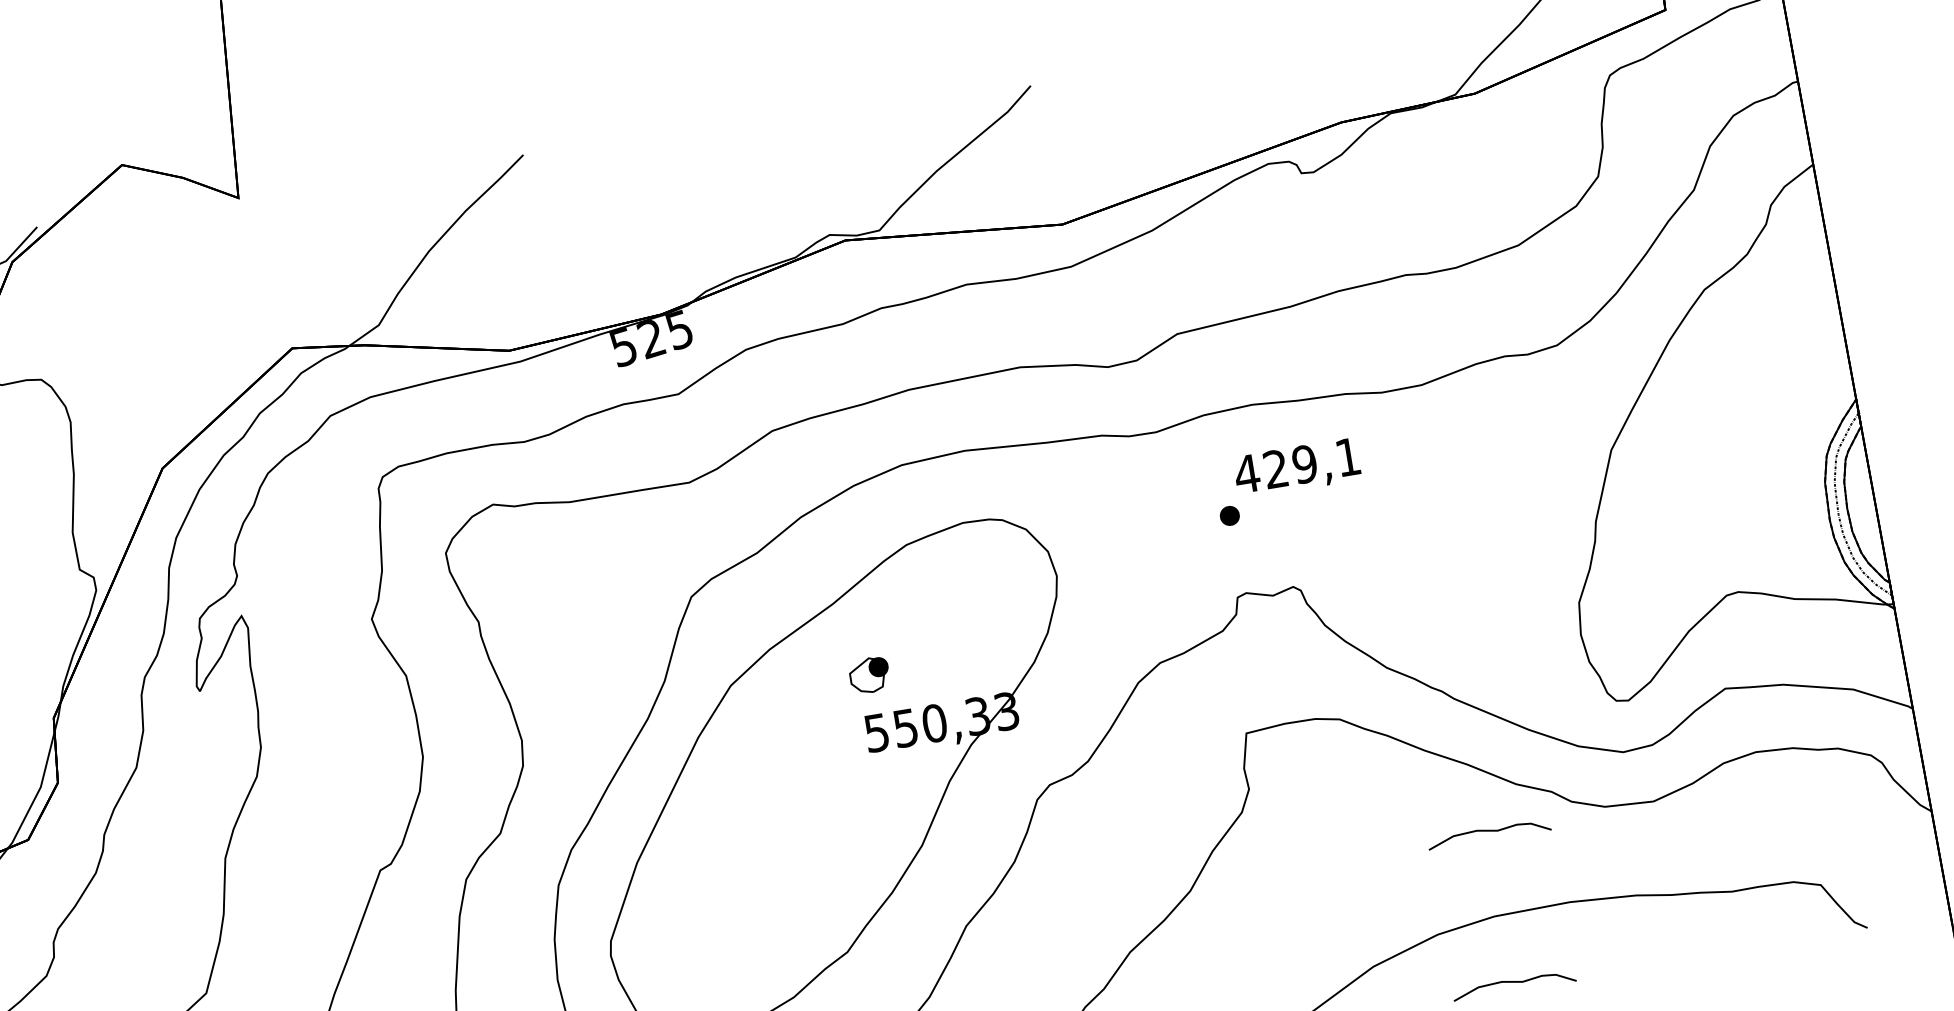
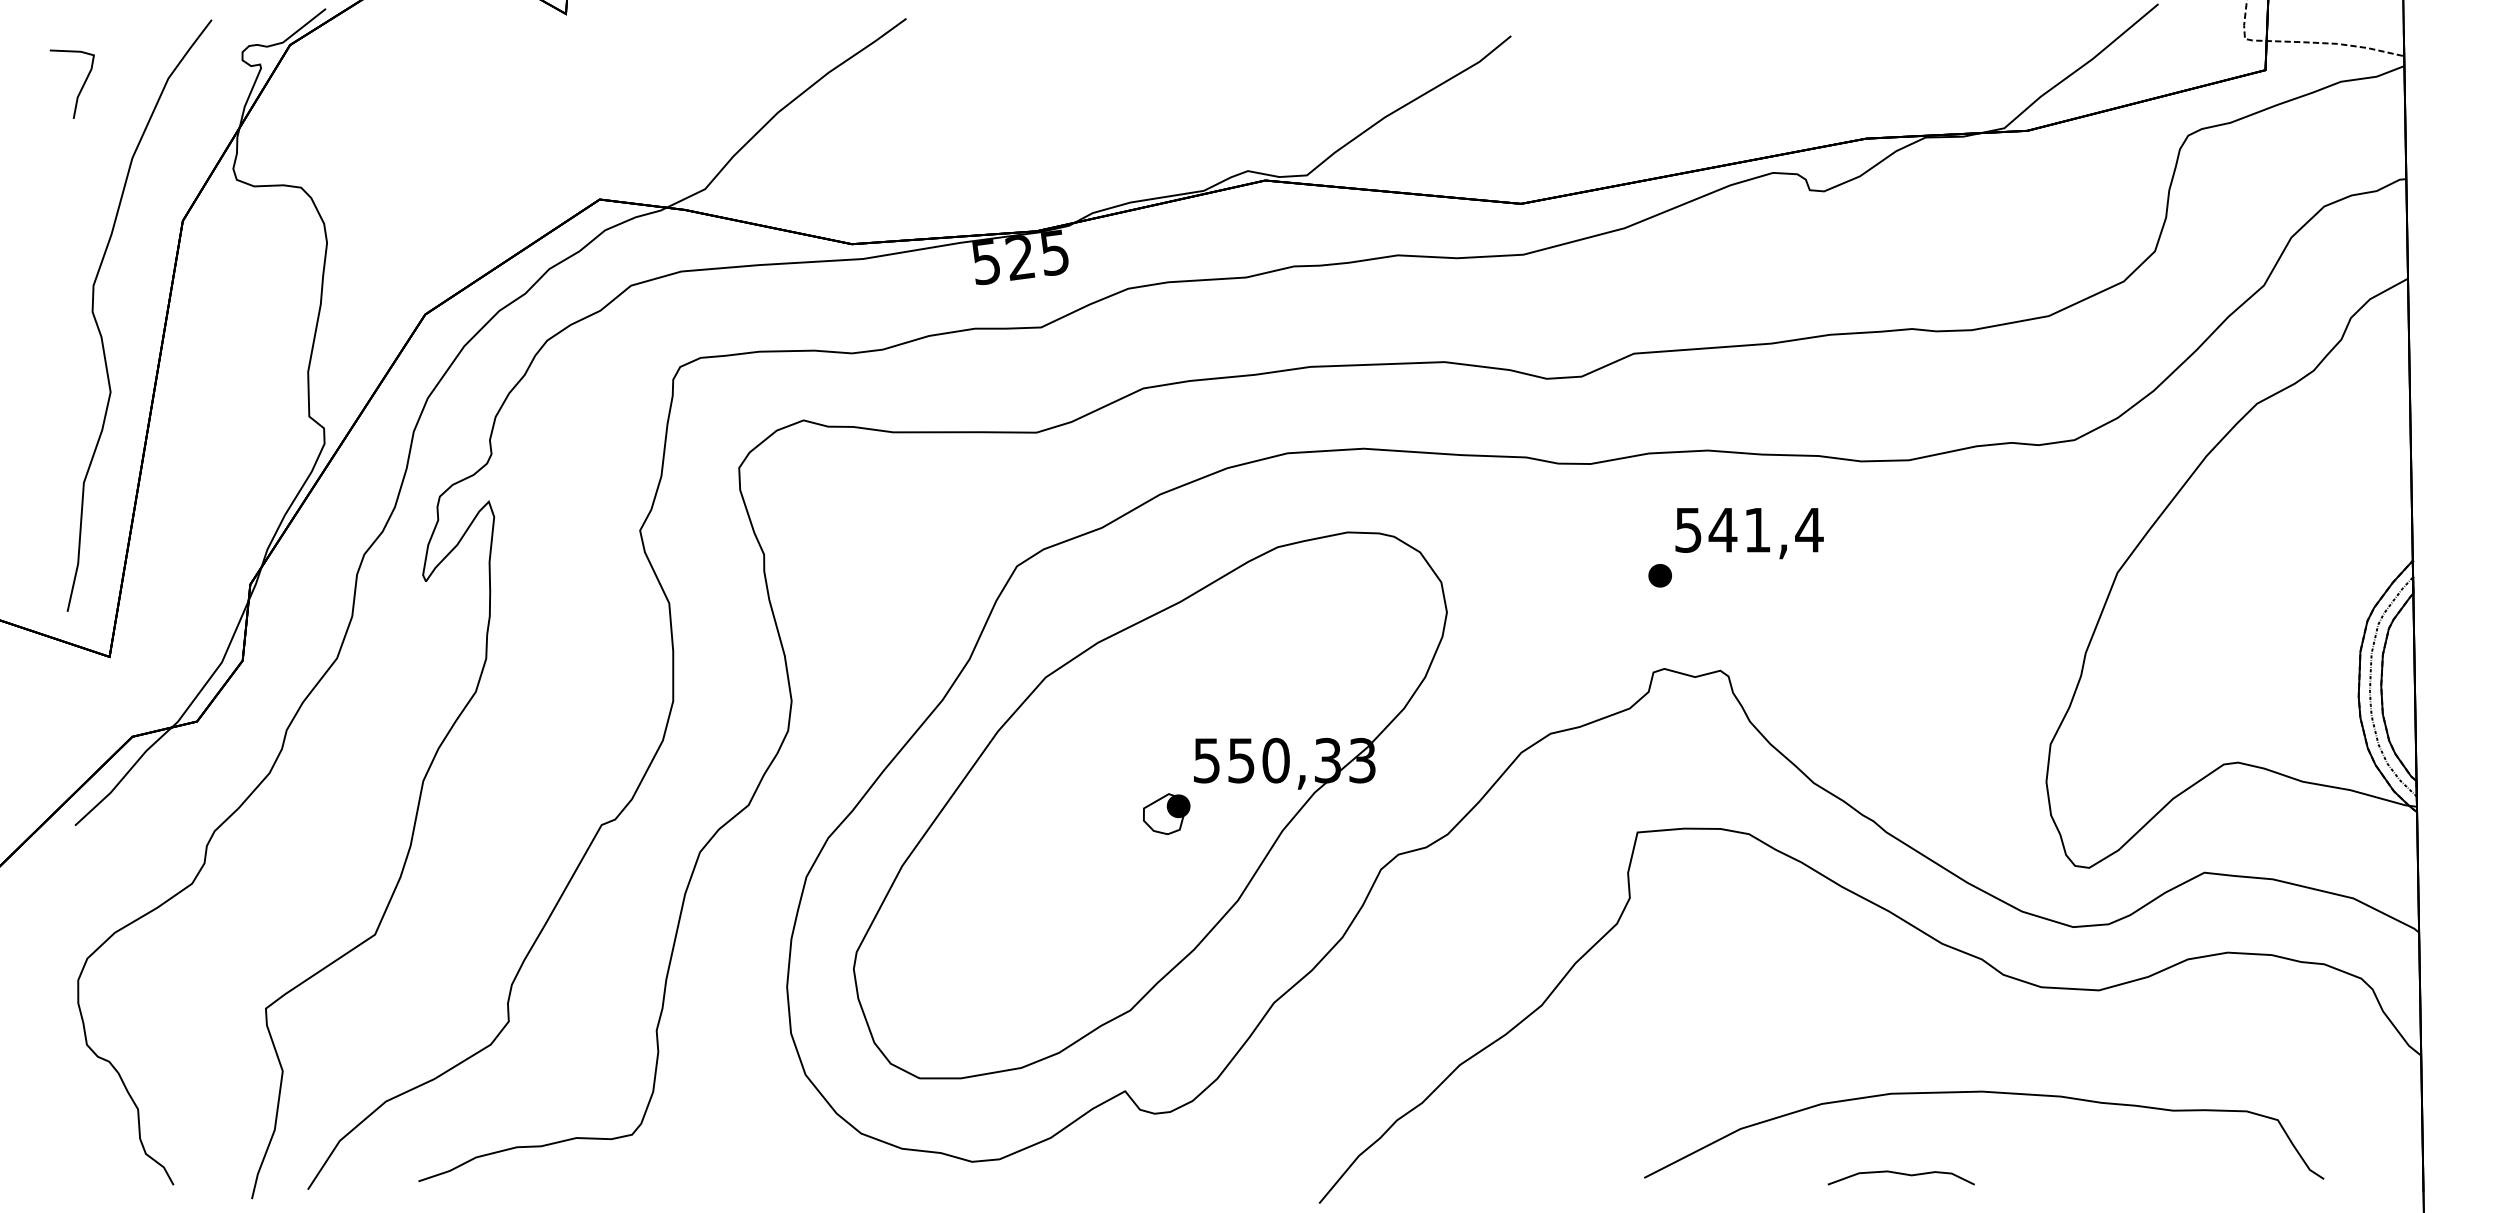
text: (1297, 465) -> (1748, 529), 429,1 -> 541,4
part: (869, 674) -> (1166, 813), moved
curve: (1488, 831) -> (1900, 993), removed

